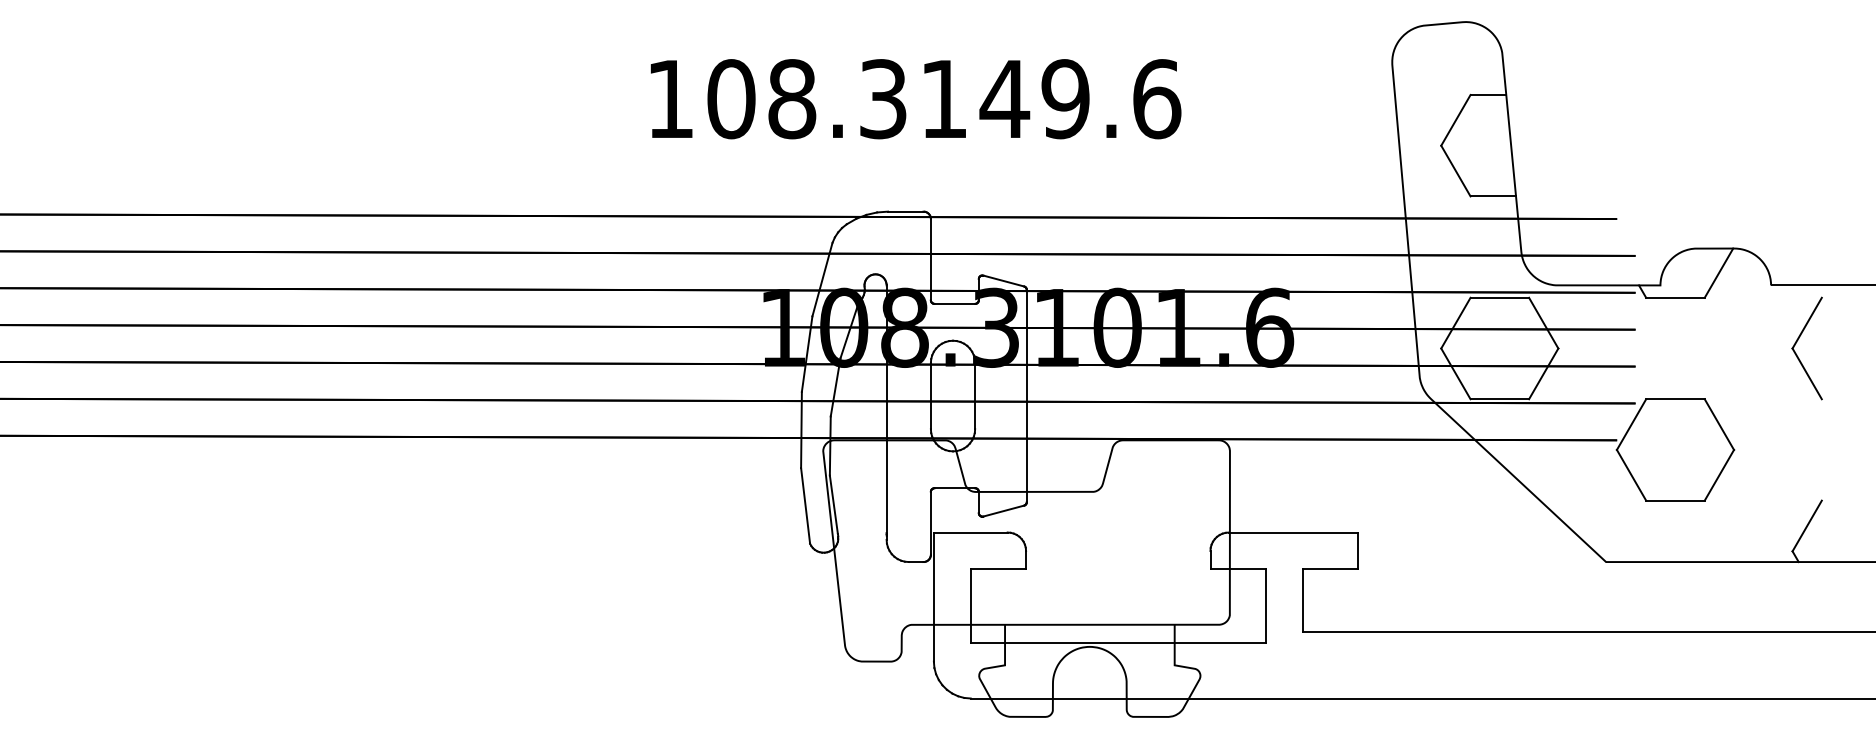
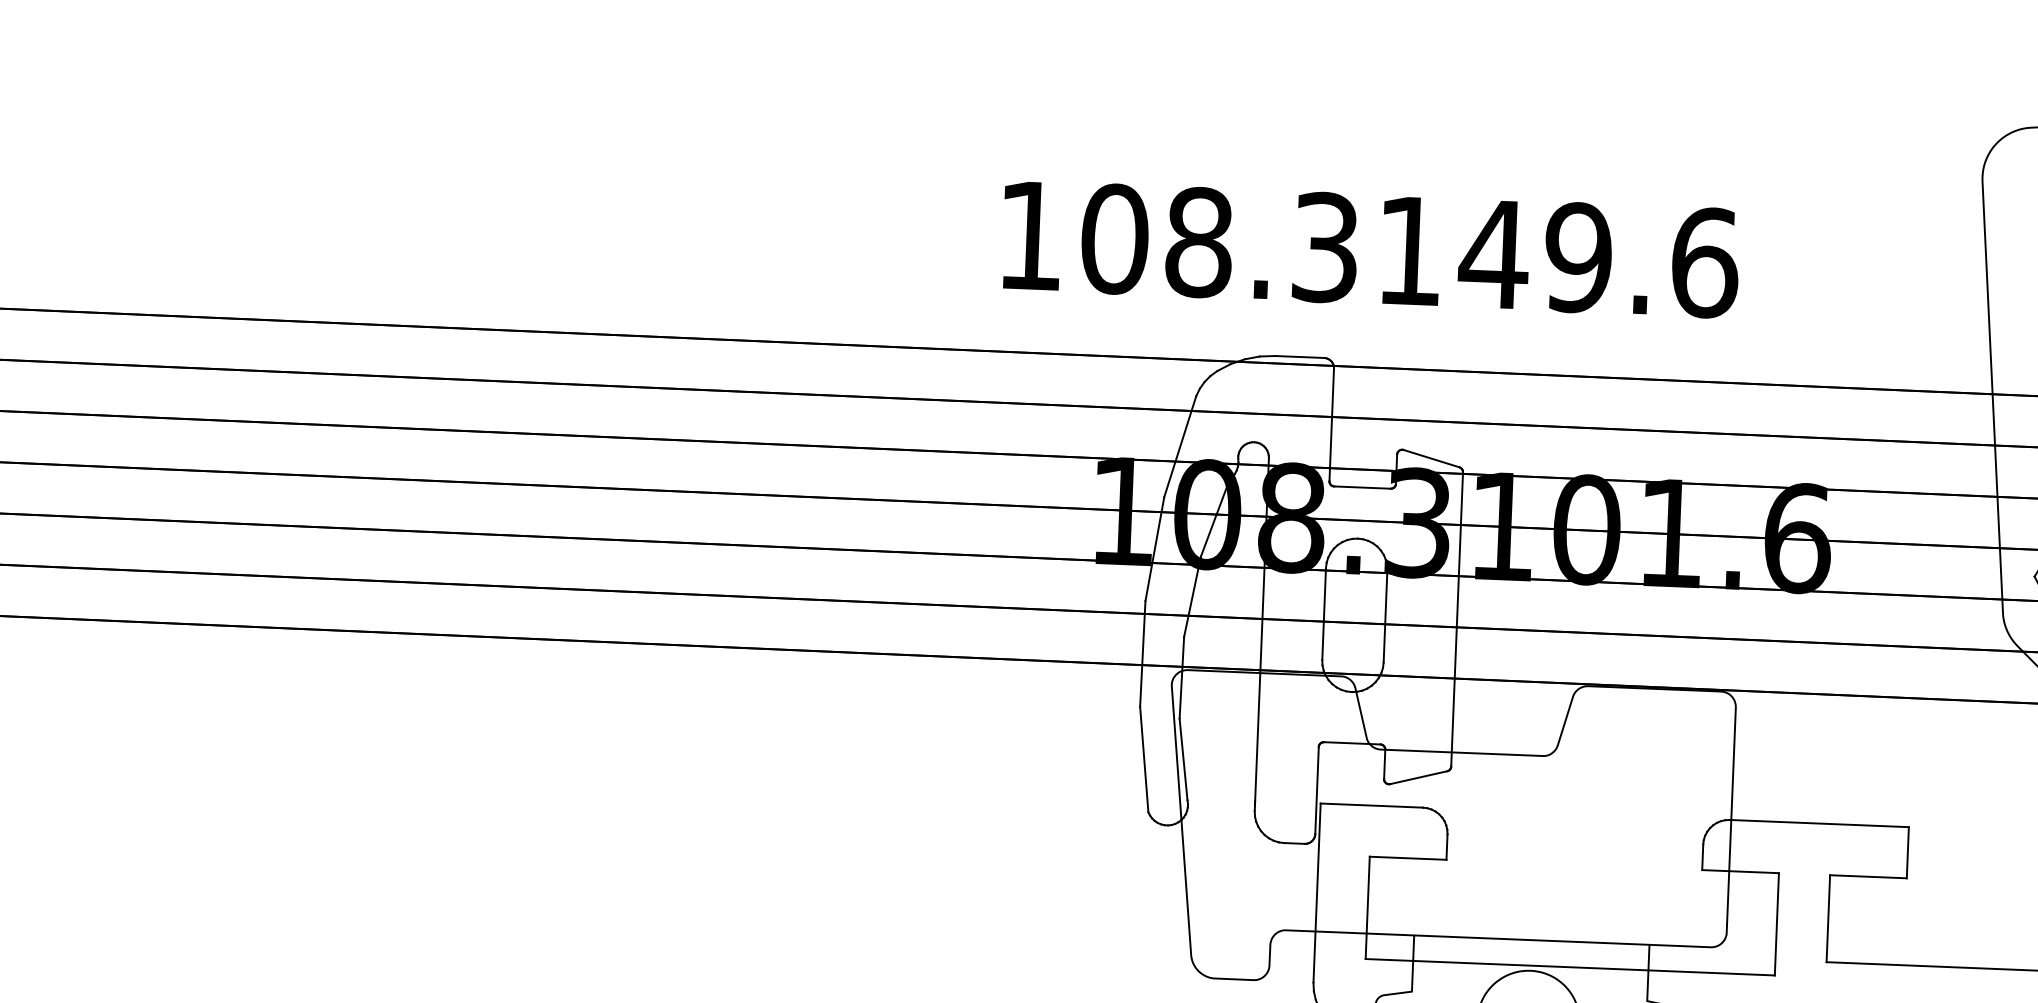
text: (915, 99) -> (1370, 249), moved

